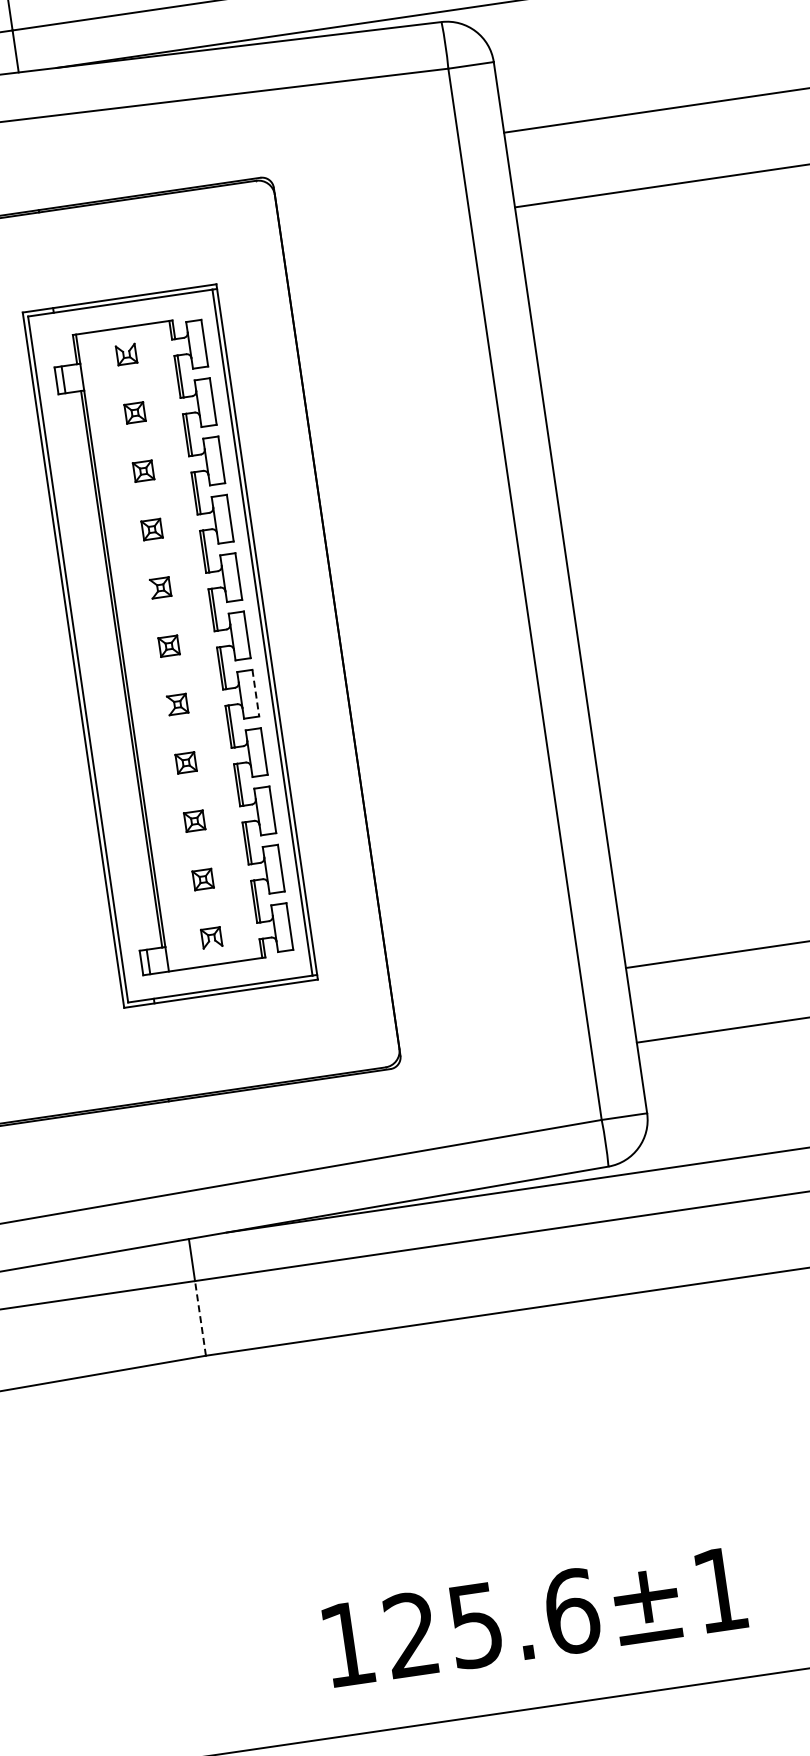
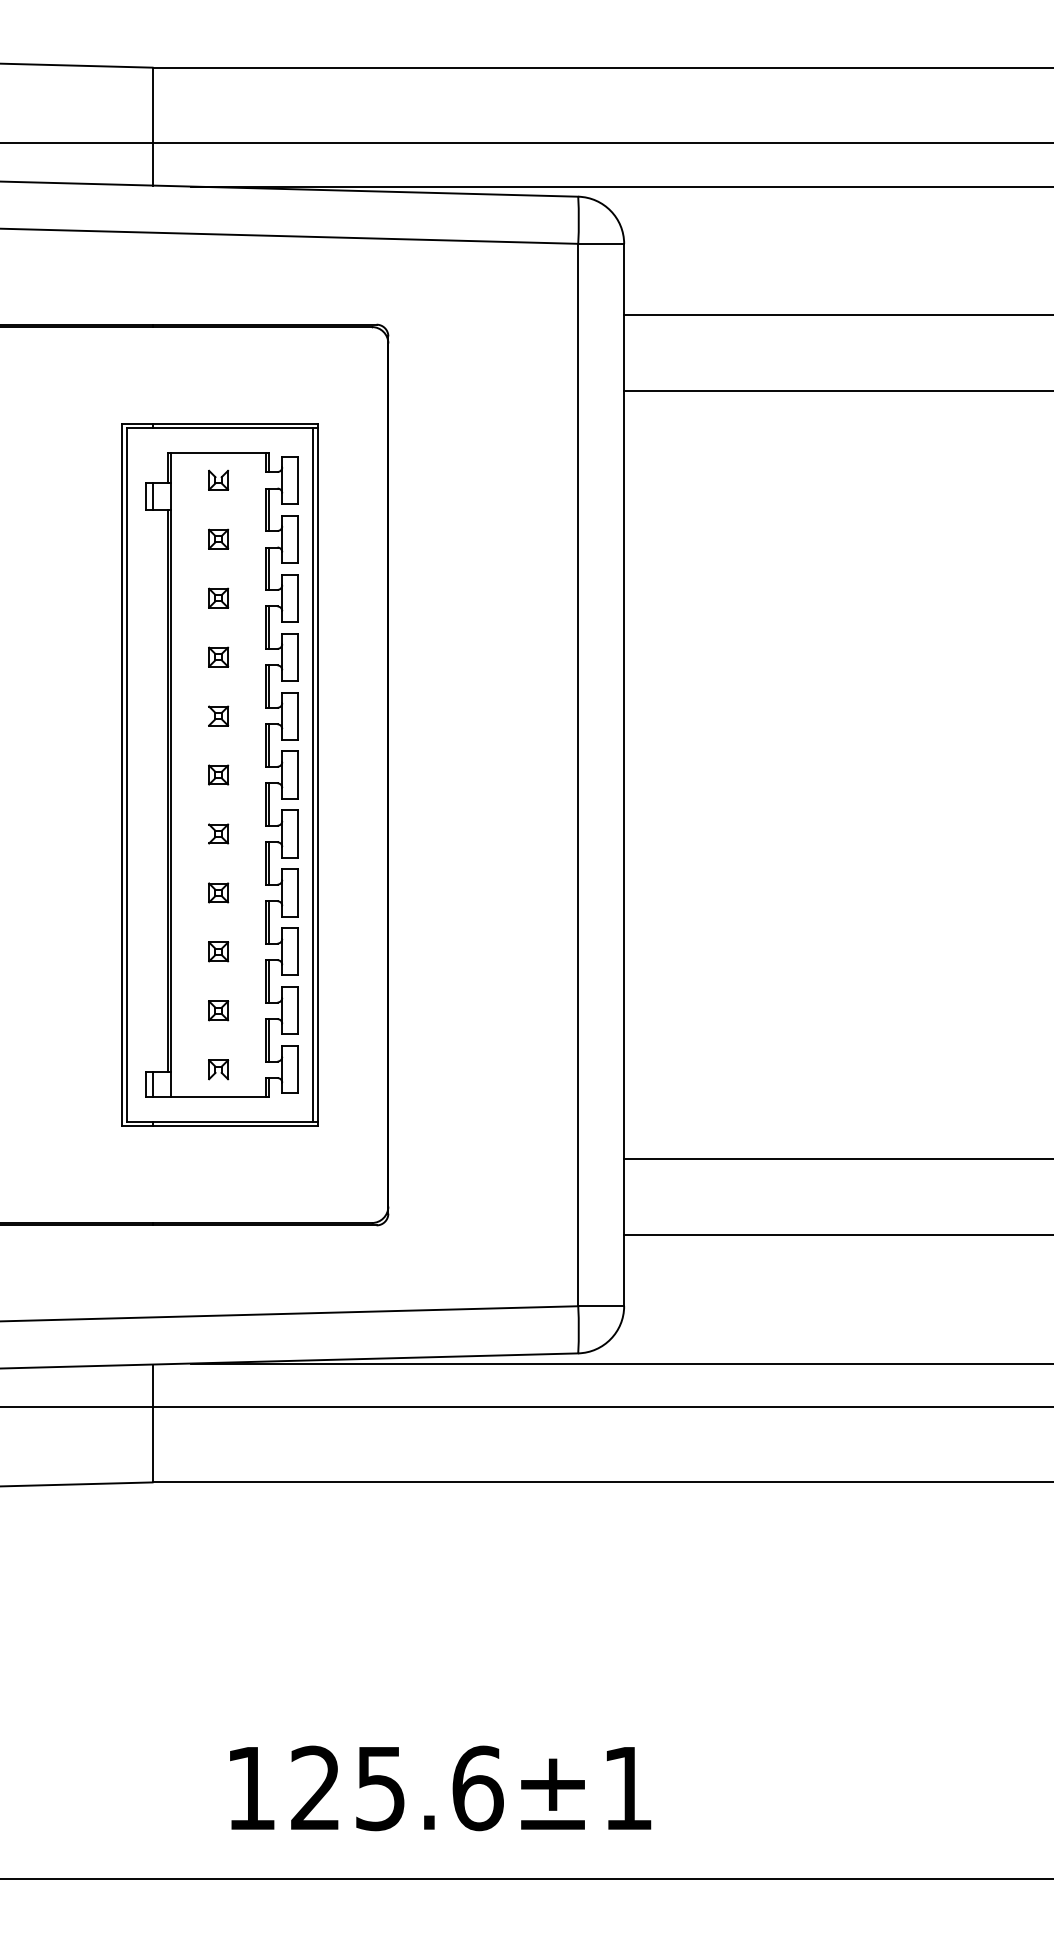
line: (255, 692) -> (297, 833), dashed -> solid
line: (200, 1318) -> (152, 1444), dashed -> solid

